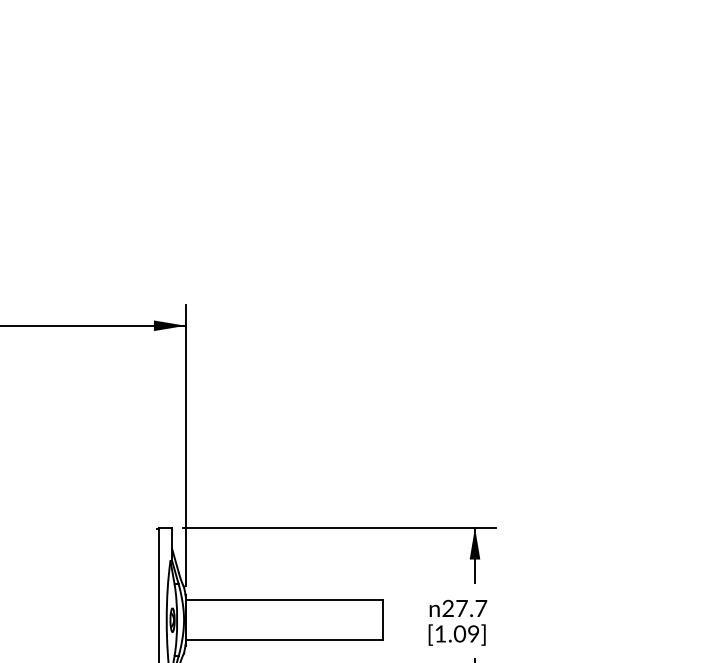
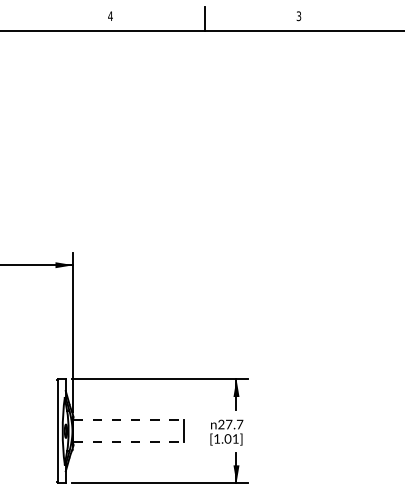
line: (283, 601) -> (128, 420), solid -> dashed
text: (473, 633) -> (235, 438), [1.09] -> [1.01]
line: (283, 640) -> (128, 442), solid -> dashed

